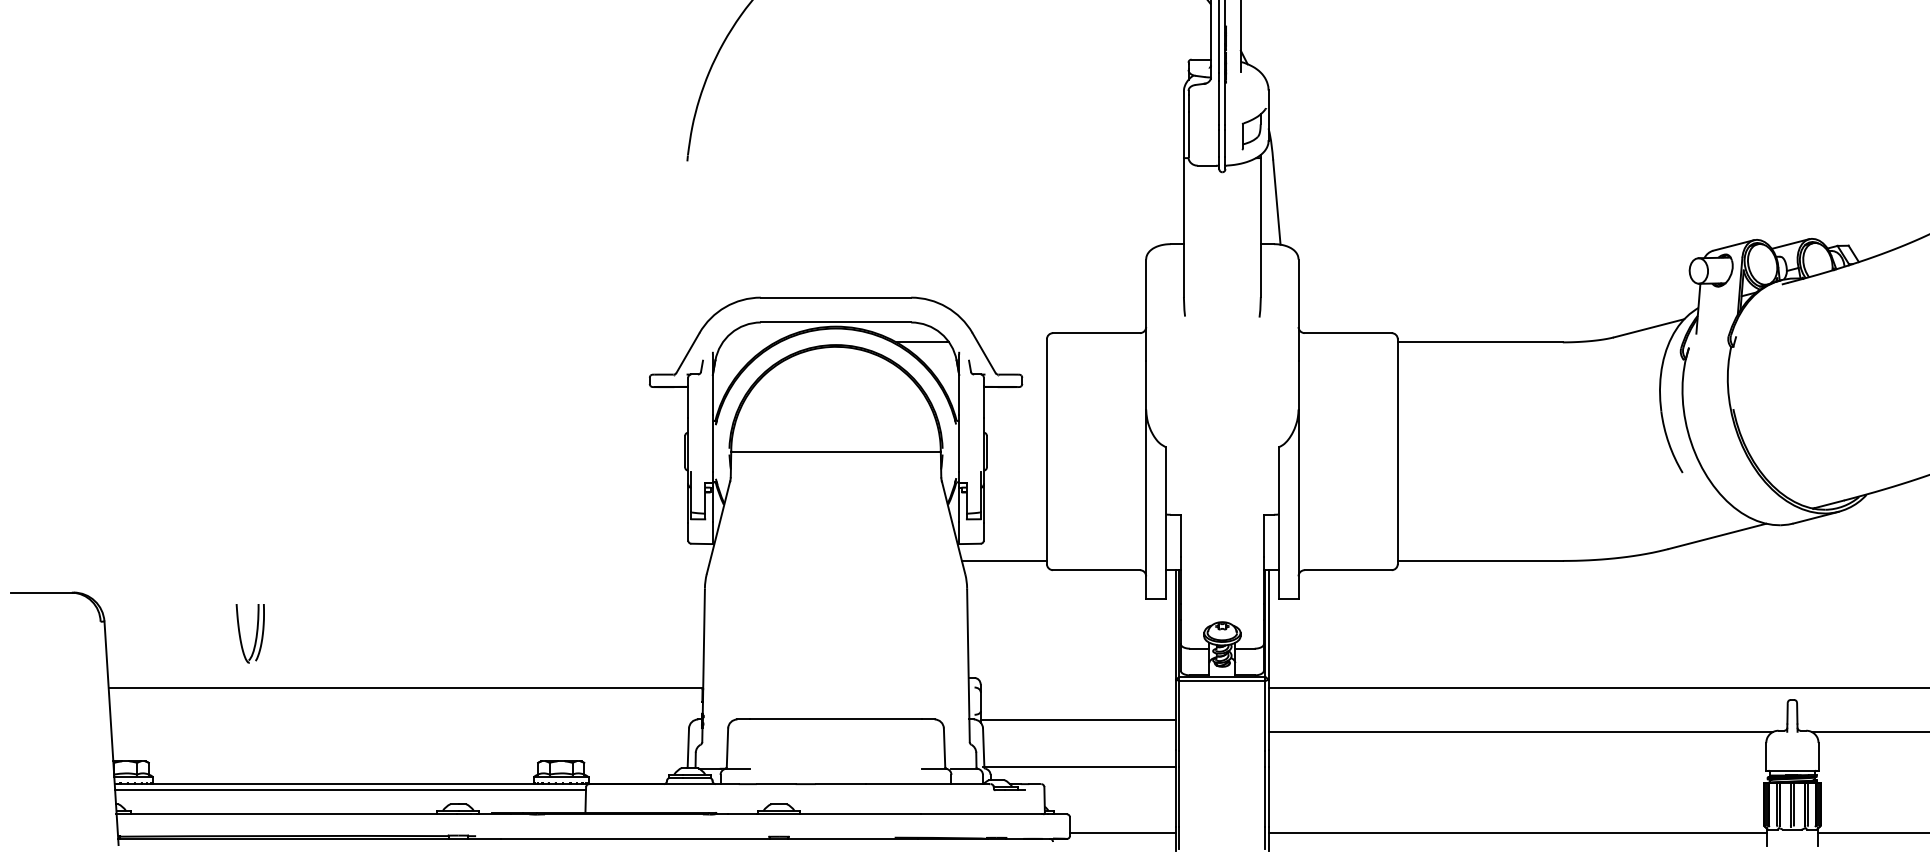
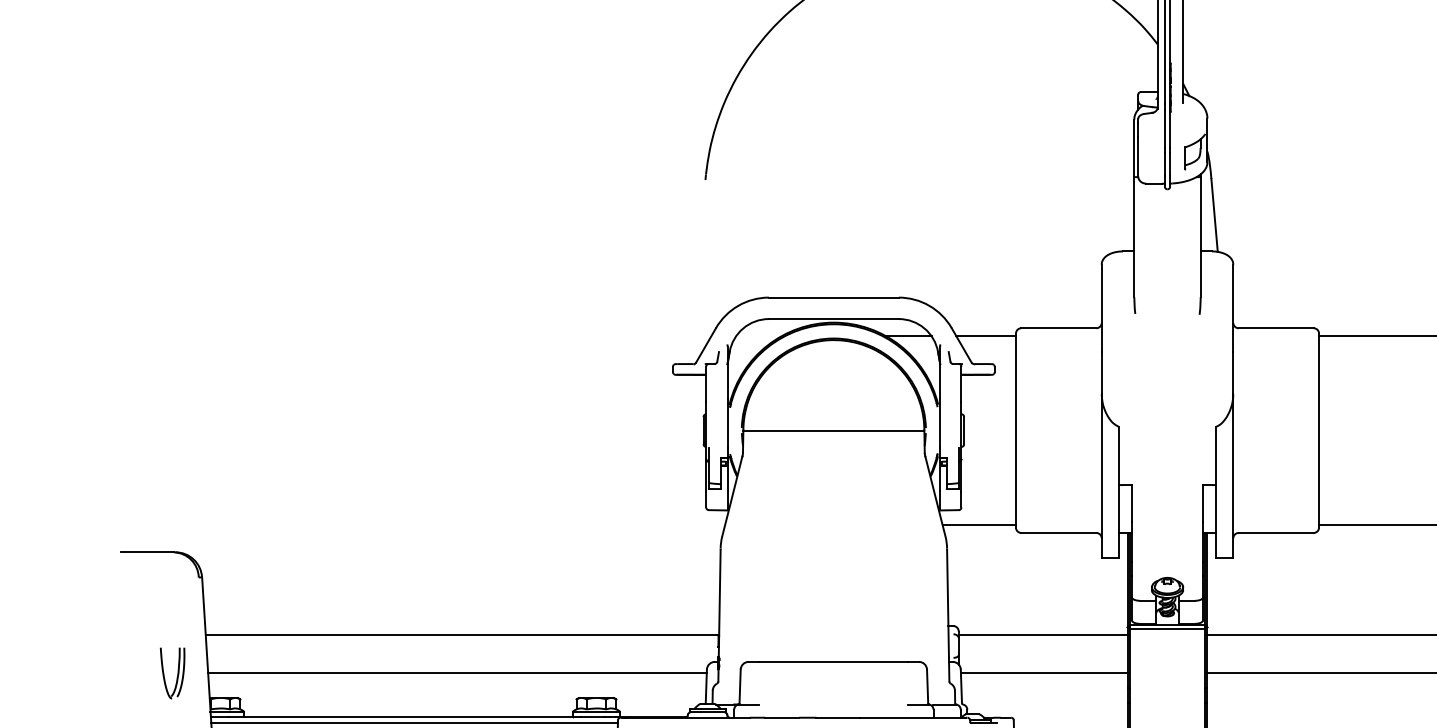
line: (1011, 342) -> (985, 336), added
part: (255, 635) -> (177, 674), moved
line: (1078, 719) -> (1043, 634), moved
line: (399, 732) -> (456, 673), added
line: (1079, 767) -> (1044, 673), moved

